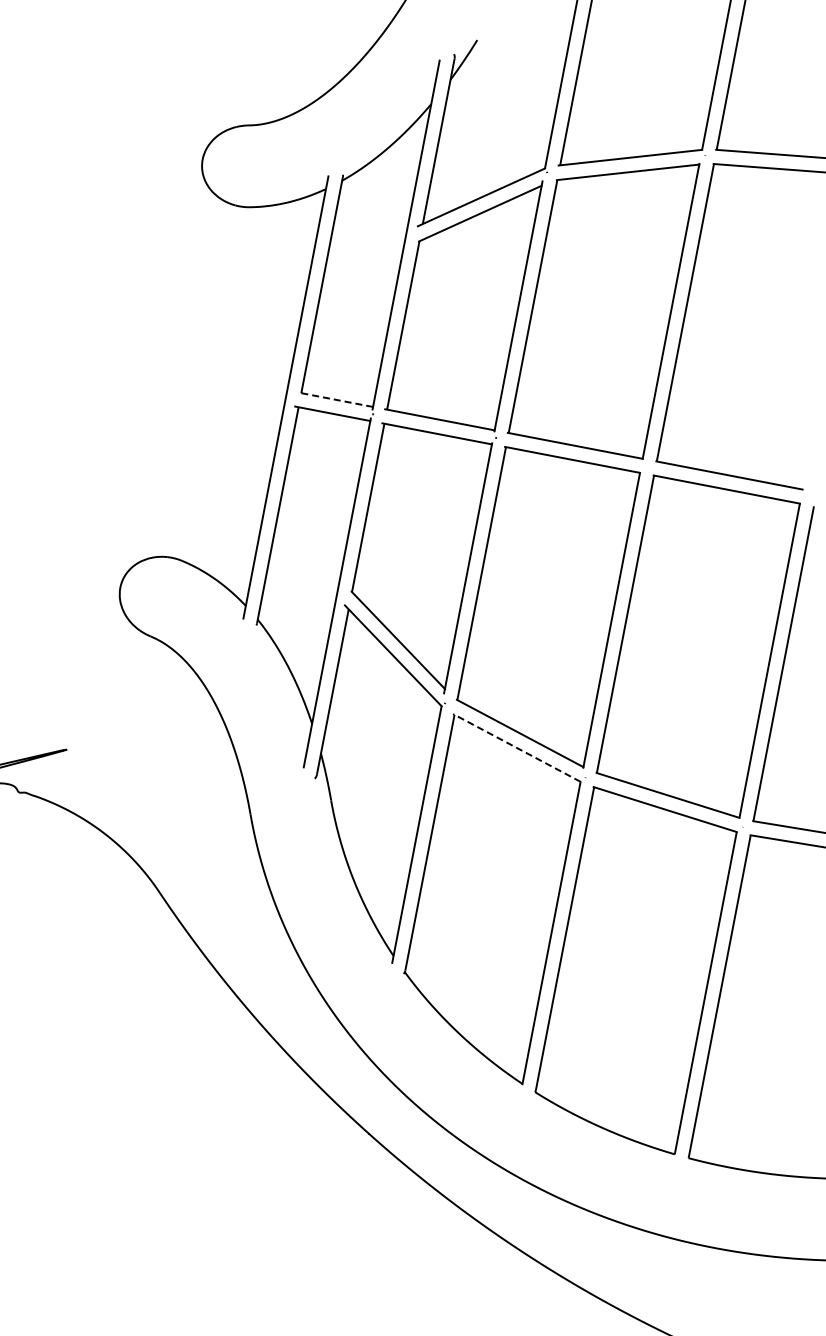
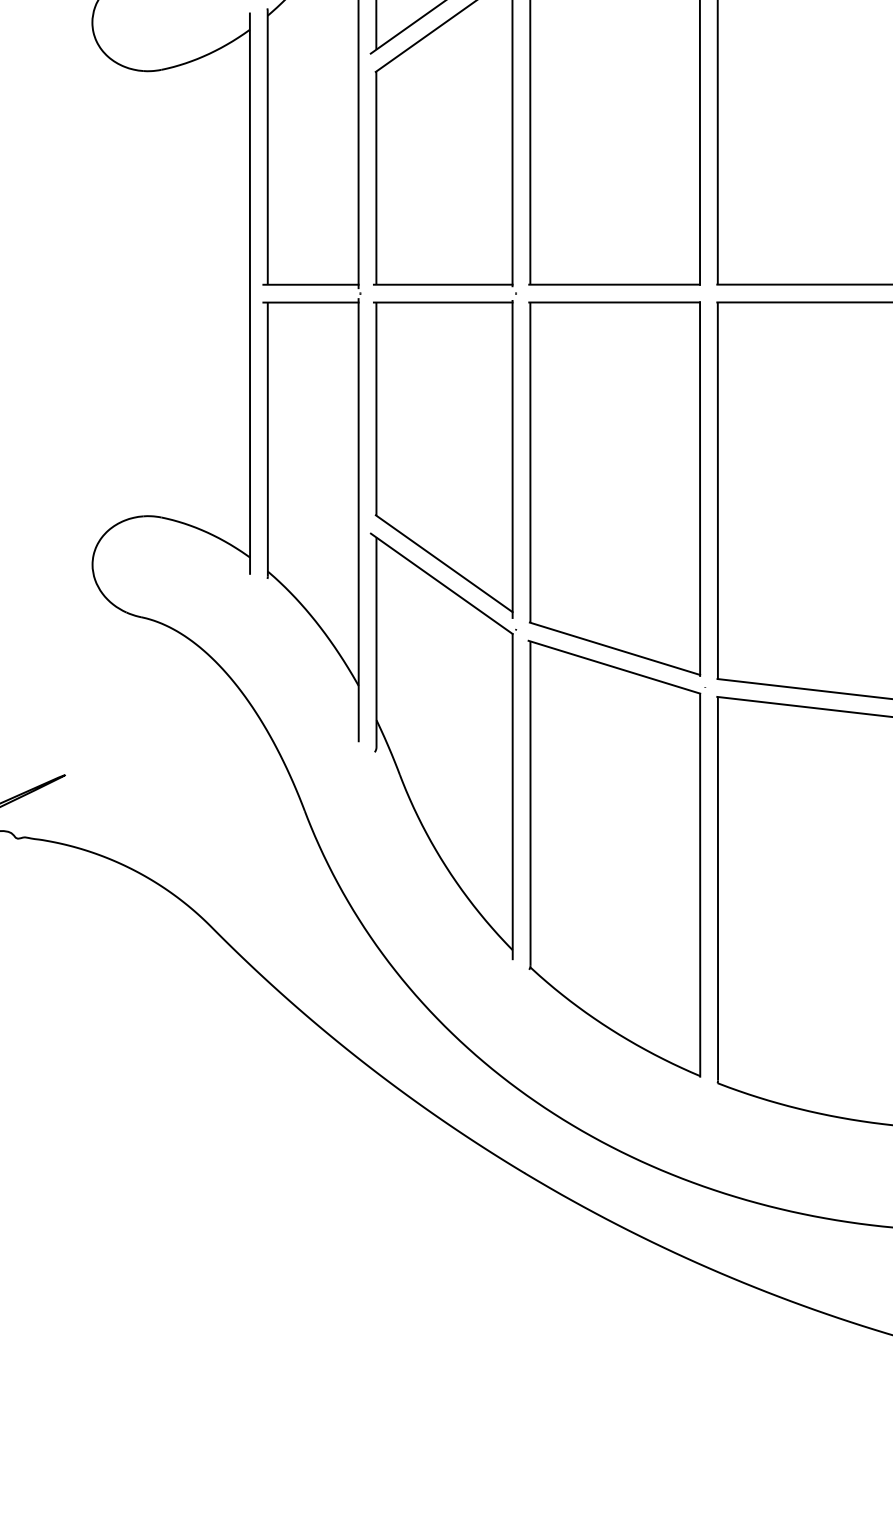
line: (334, 399) -> (309, 284), dashed -> solid
line: (516, 747) -> (613, 666), dashed -> solid

